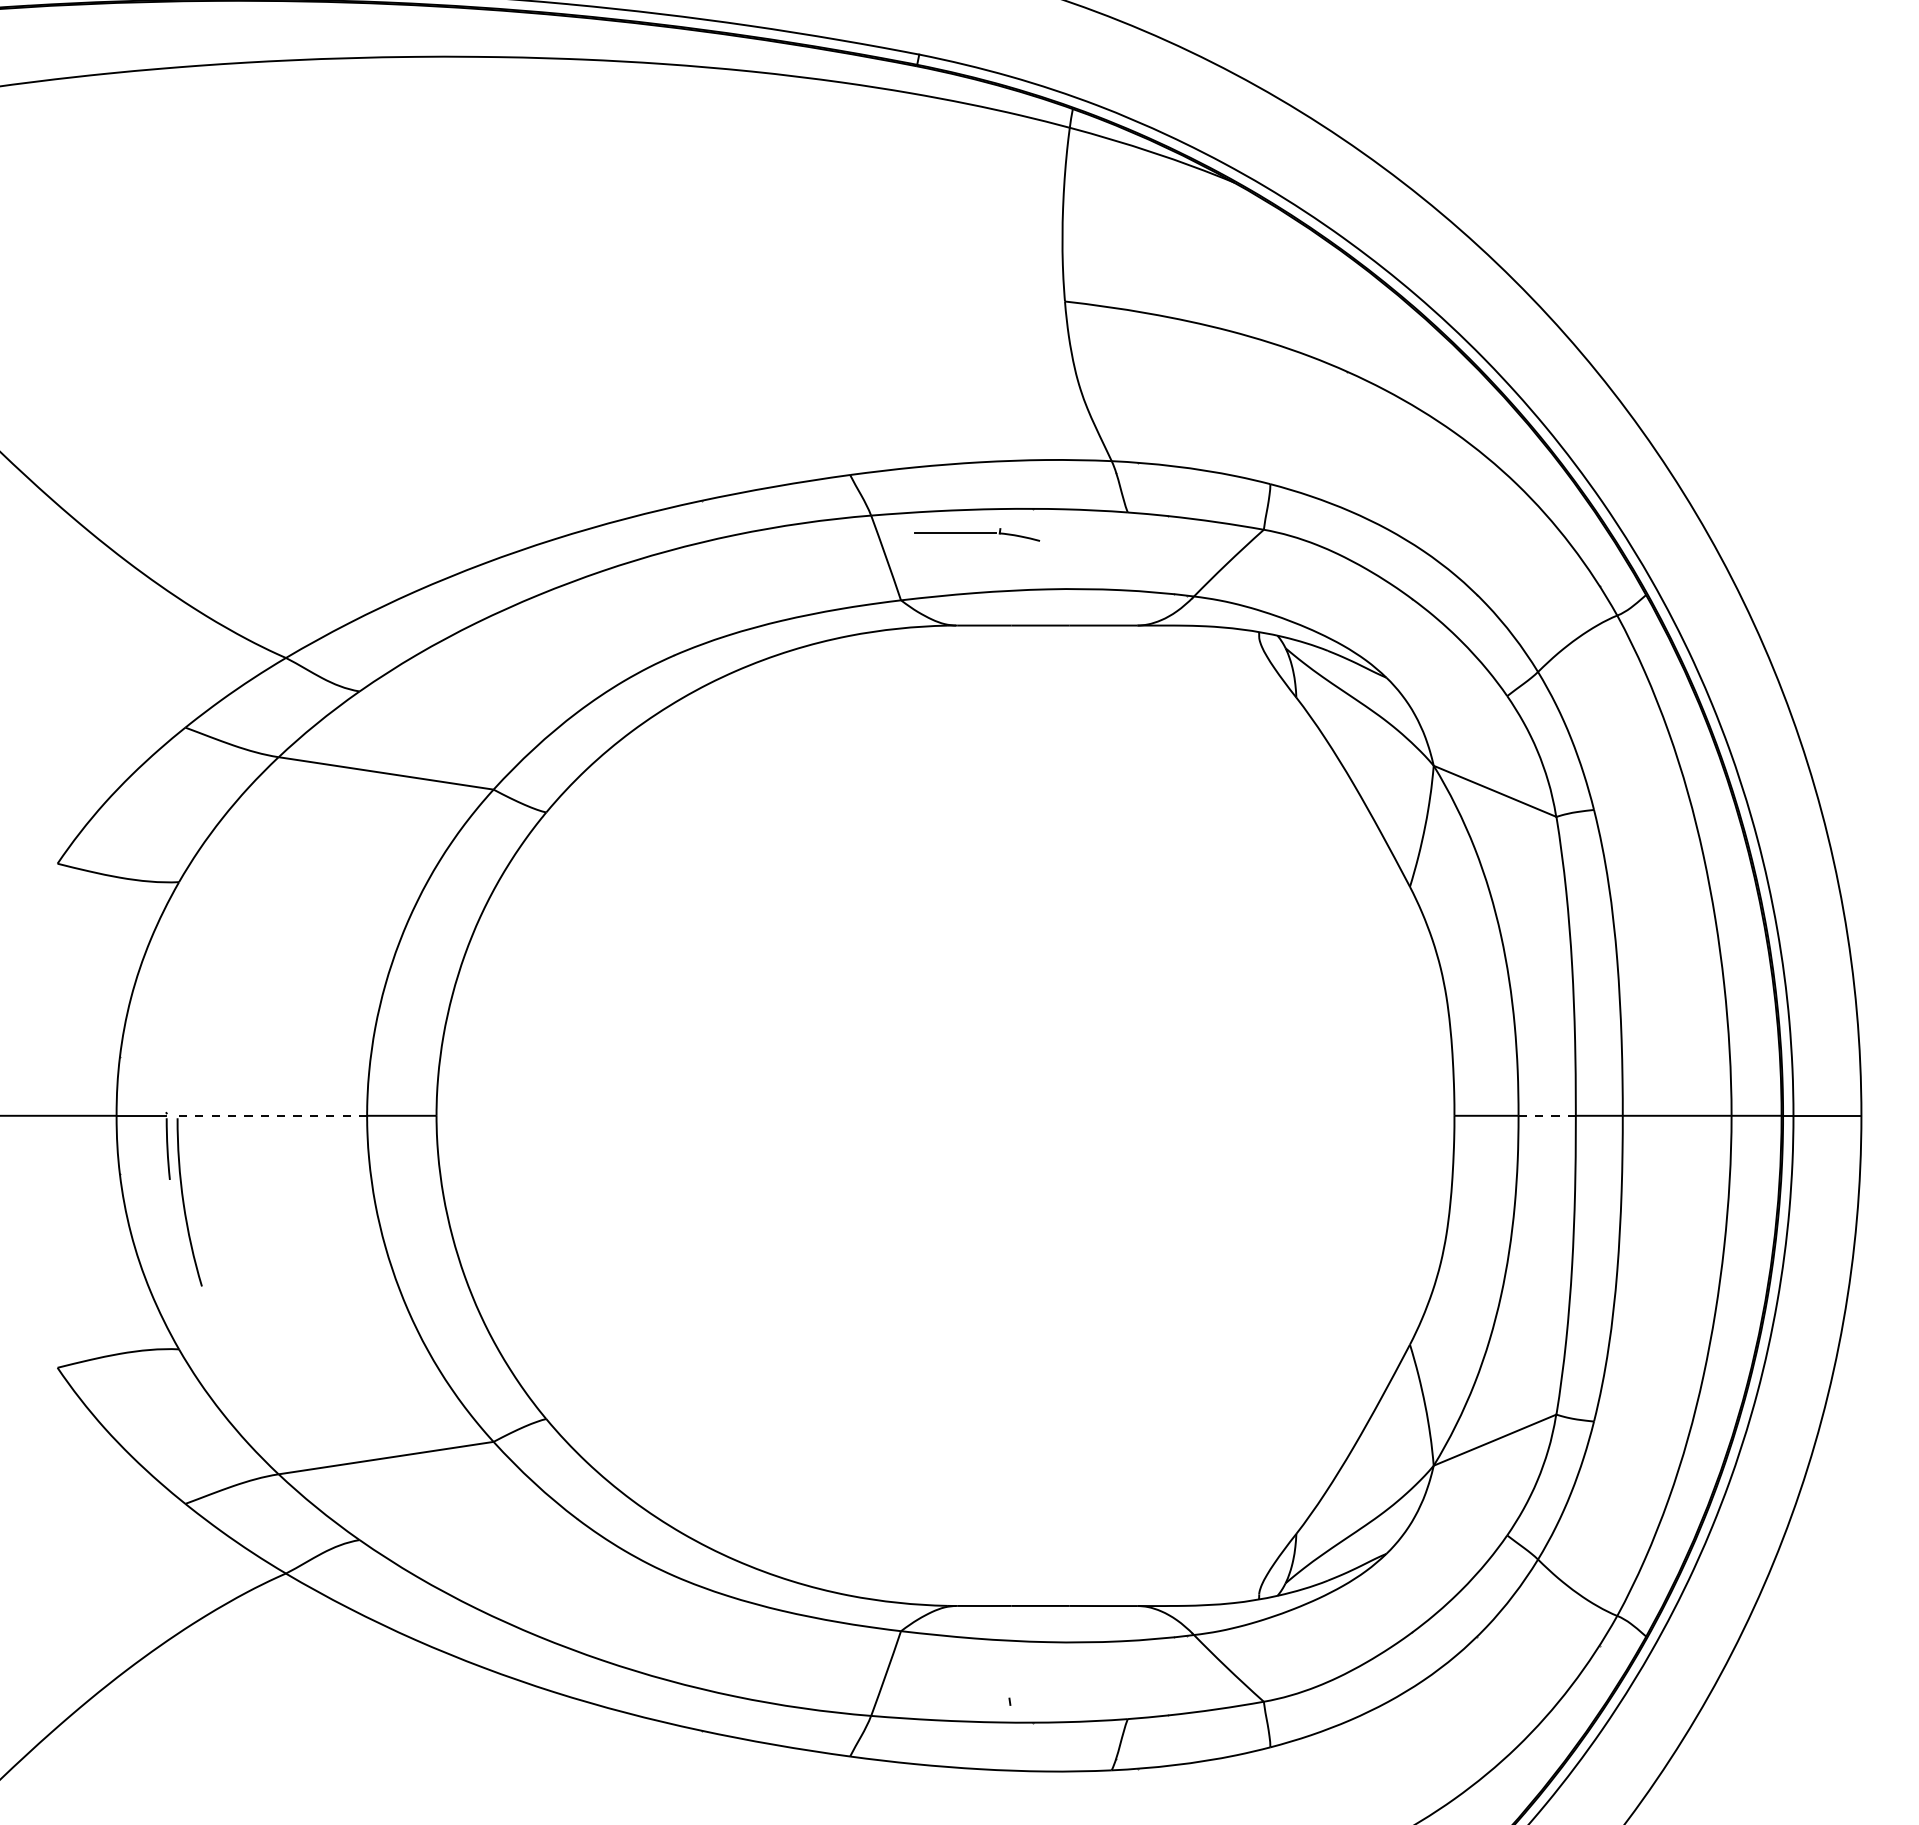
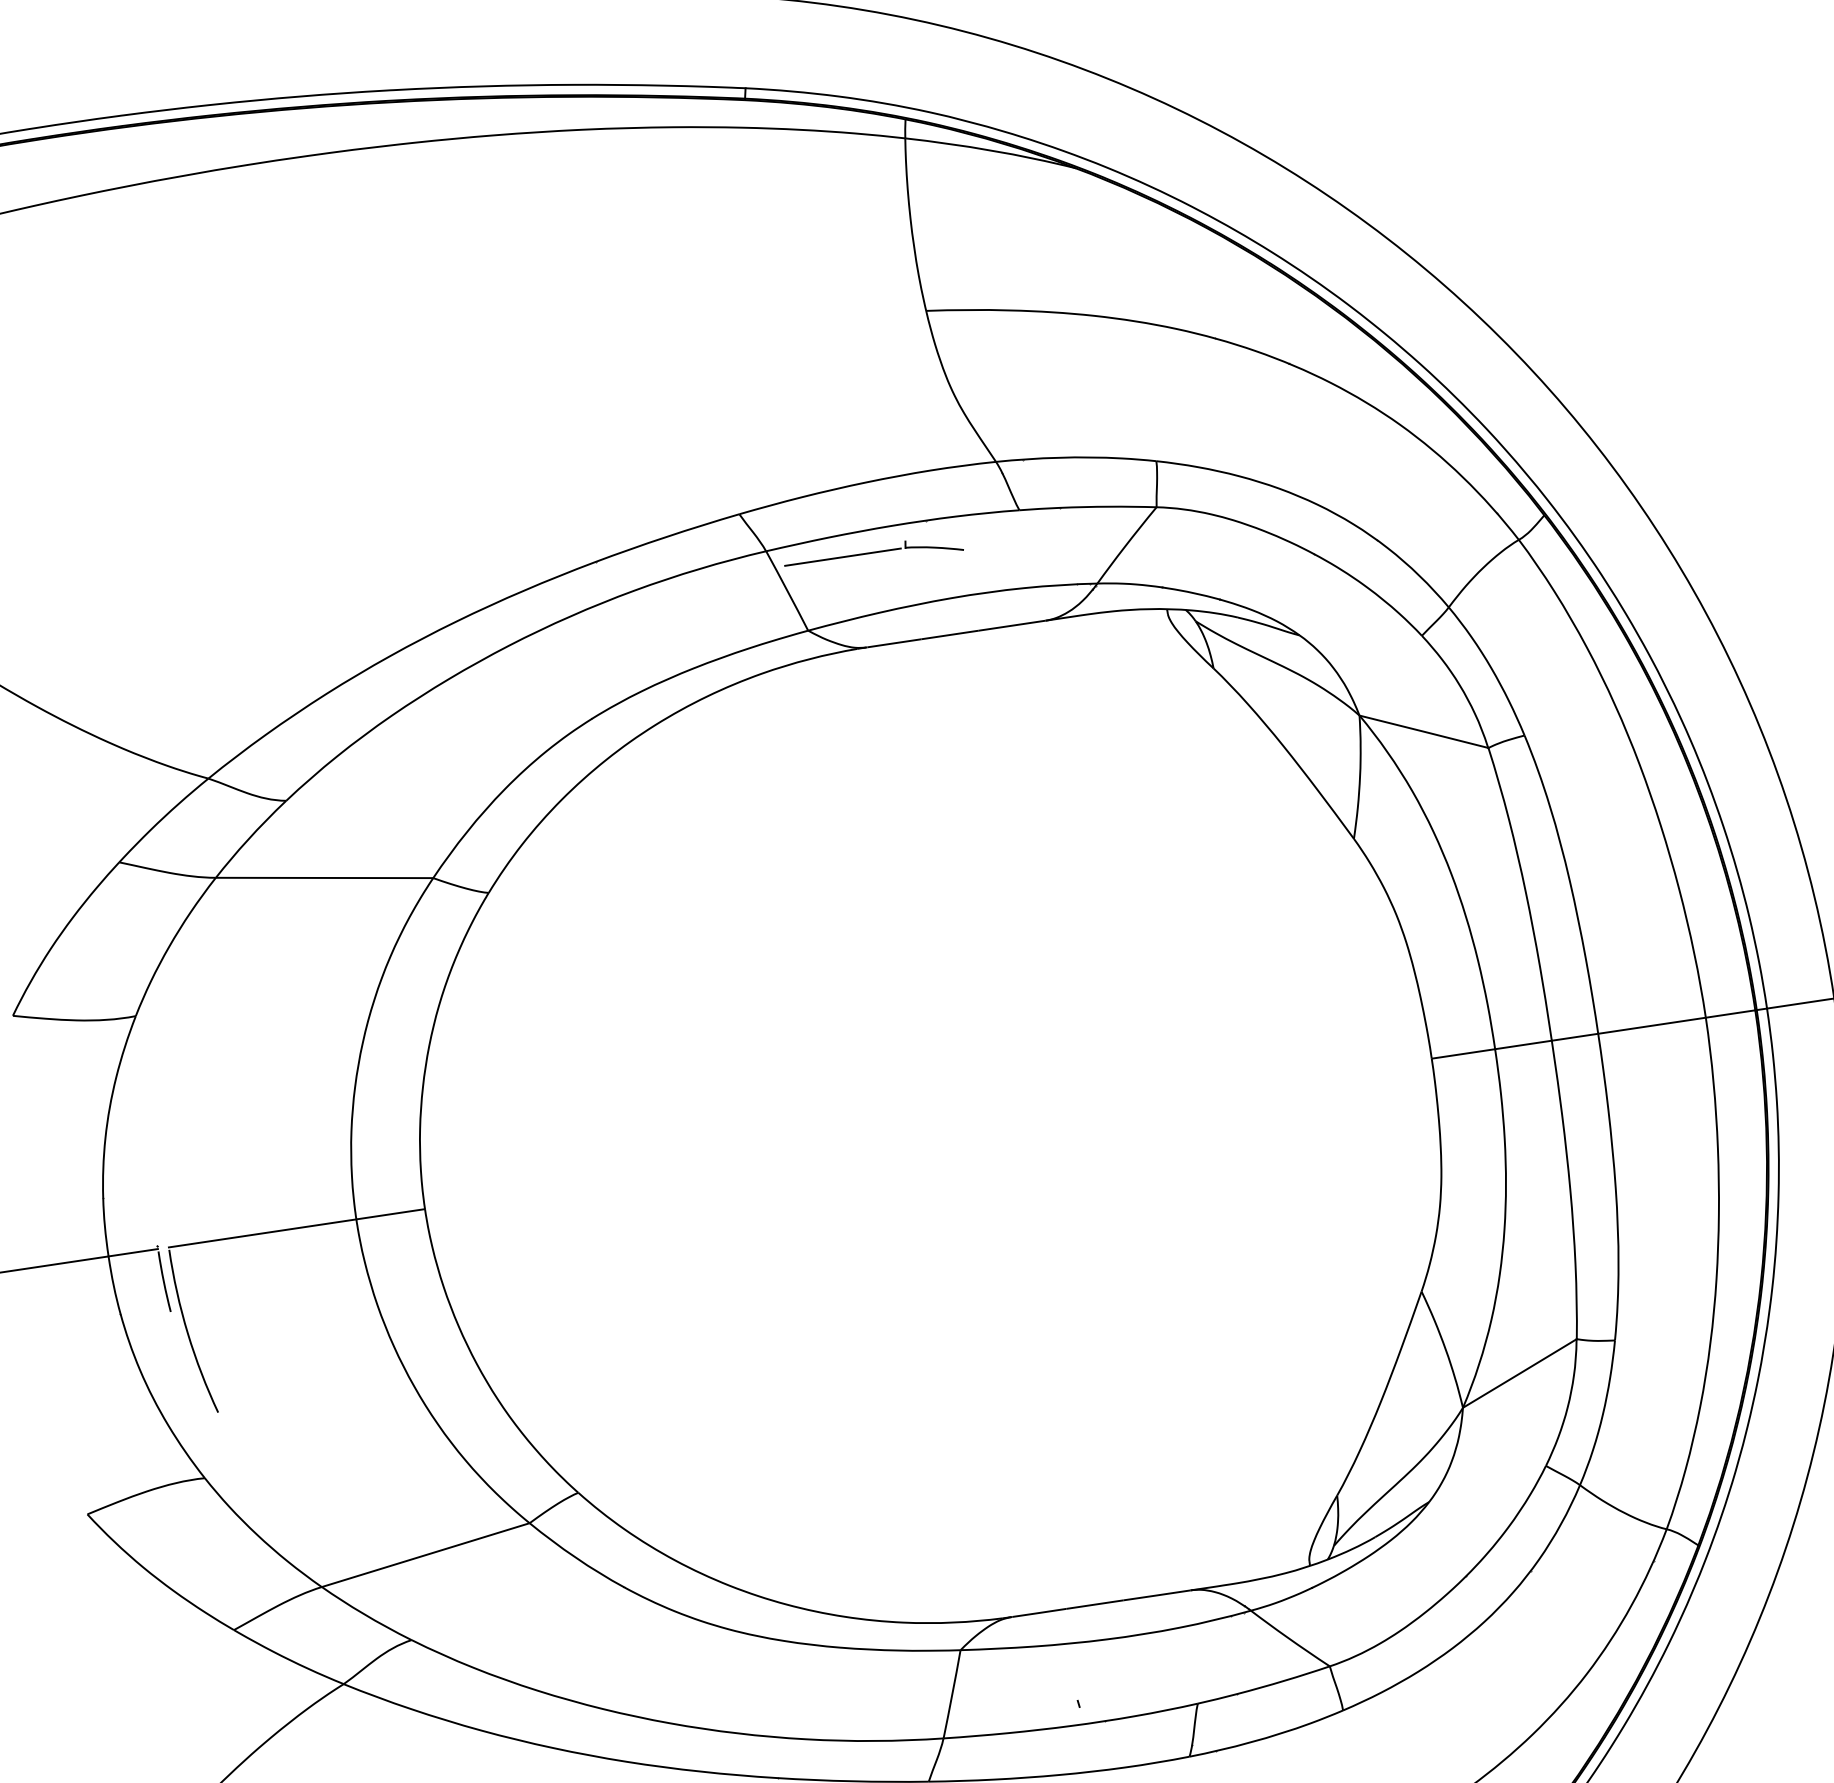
part: (976, 534) -> (873, 554), size x1.43
line: (272, 1115) -> (262, 1233), dashed -> solid
line: (1547, 1115) -> (1523, 1044), dashed -> solid

